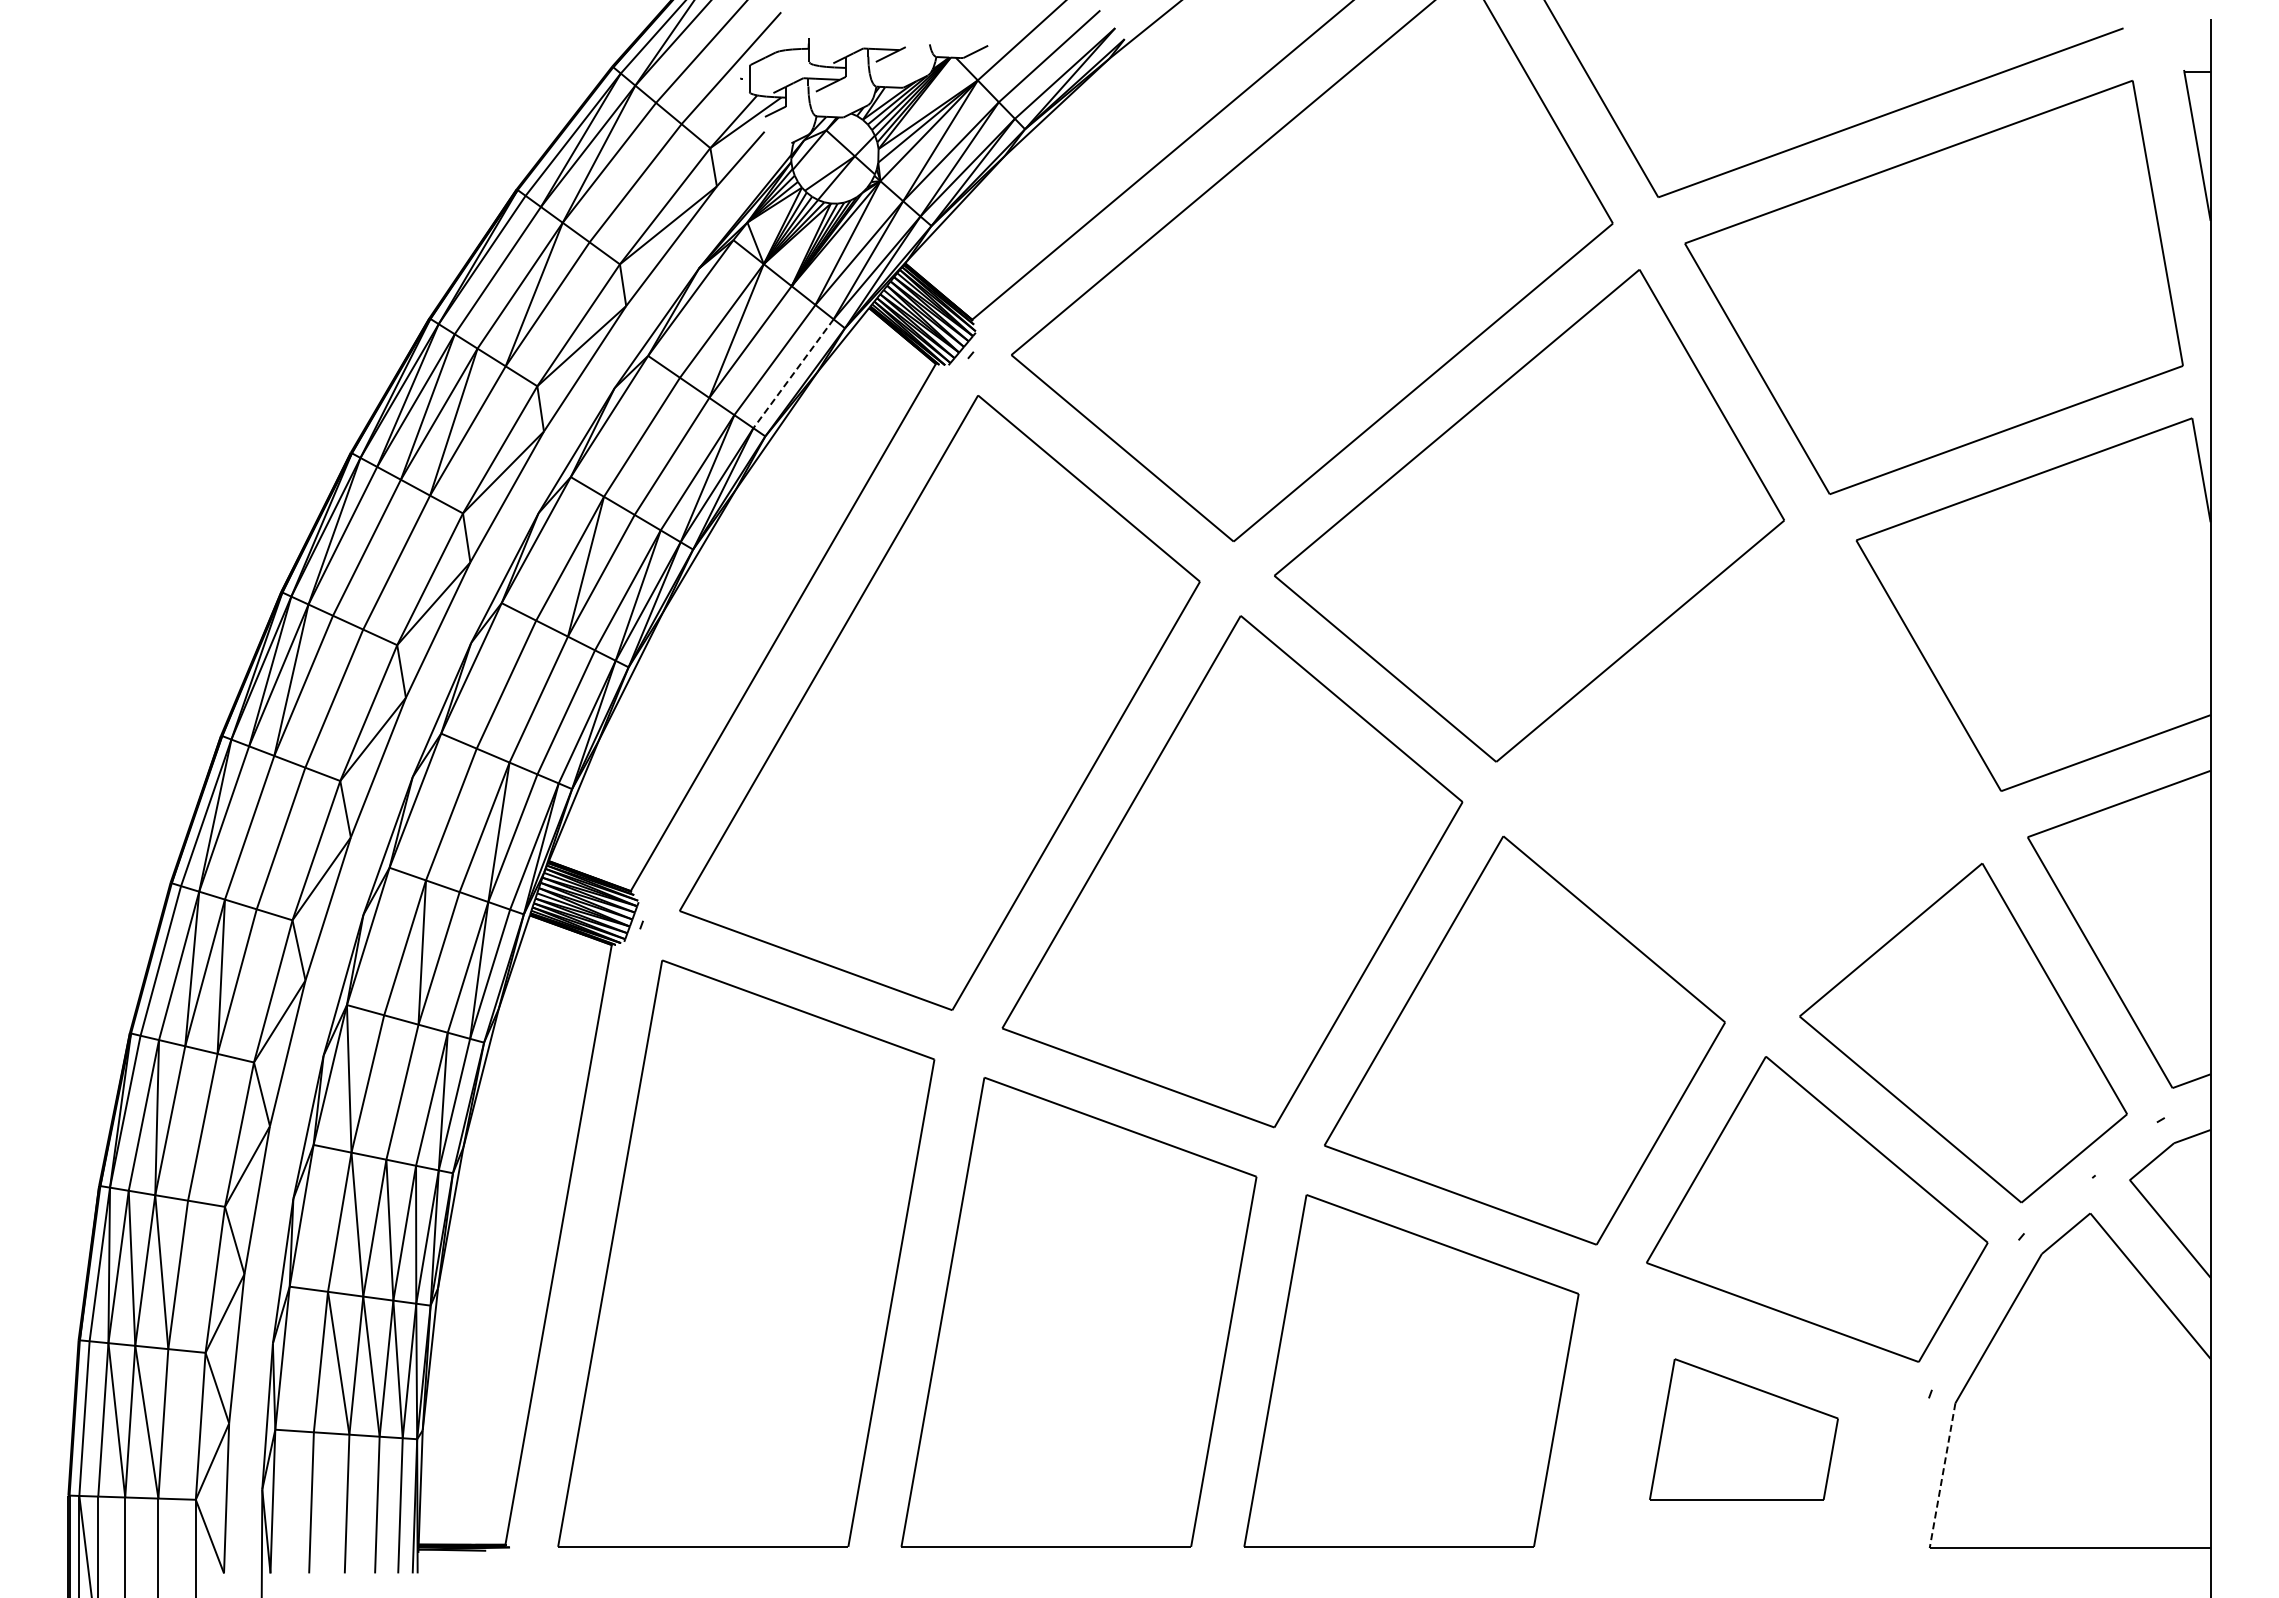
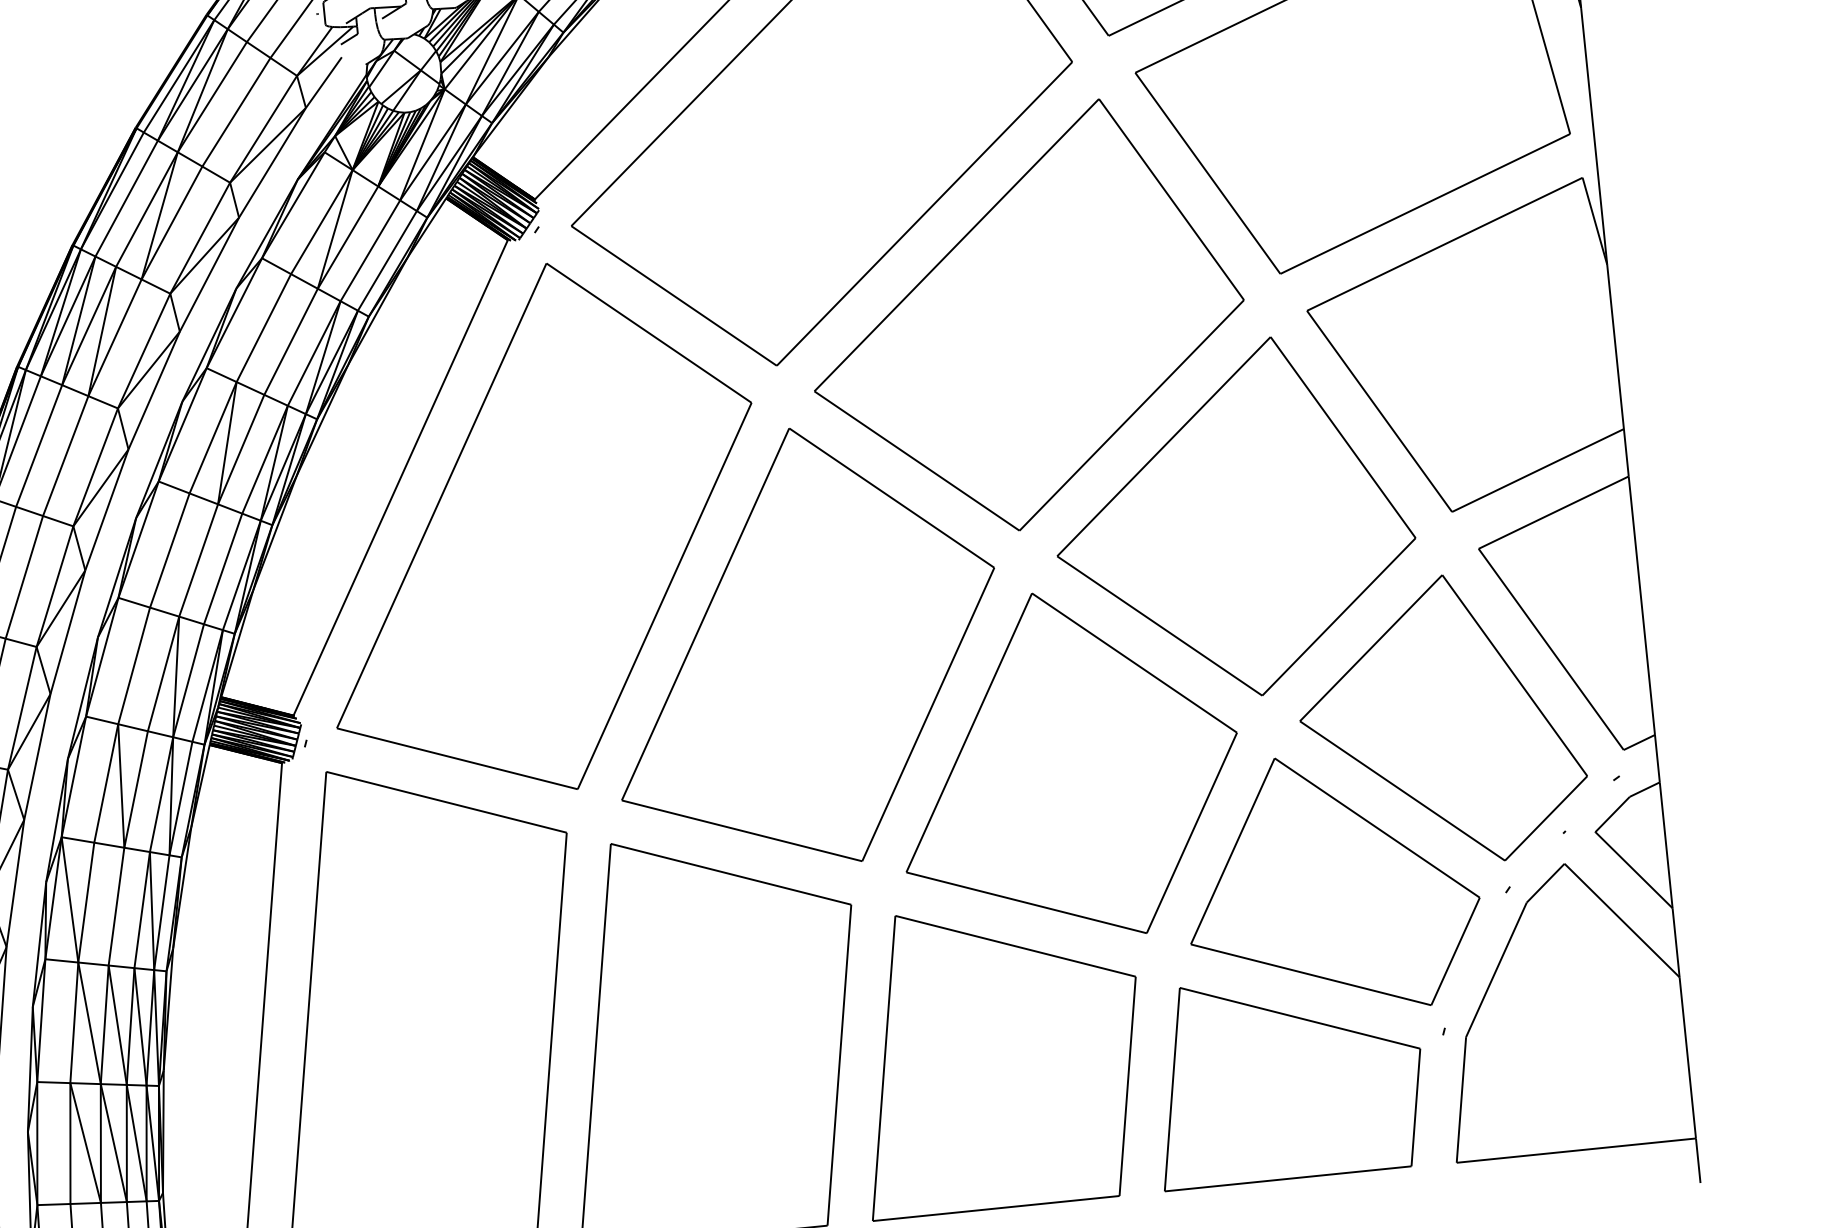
line: (793, 373) -> (387, 260), dashed -> solid
part: (1746, 774) -> (1233, 519), added
part: (1743, 1429) -> (1287, 1077), size x1.67
line: (1942, 1475) -> (1461, 1099), dashed -> solid

